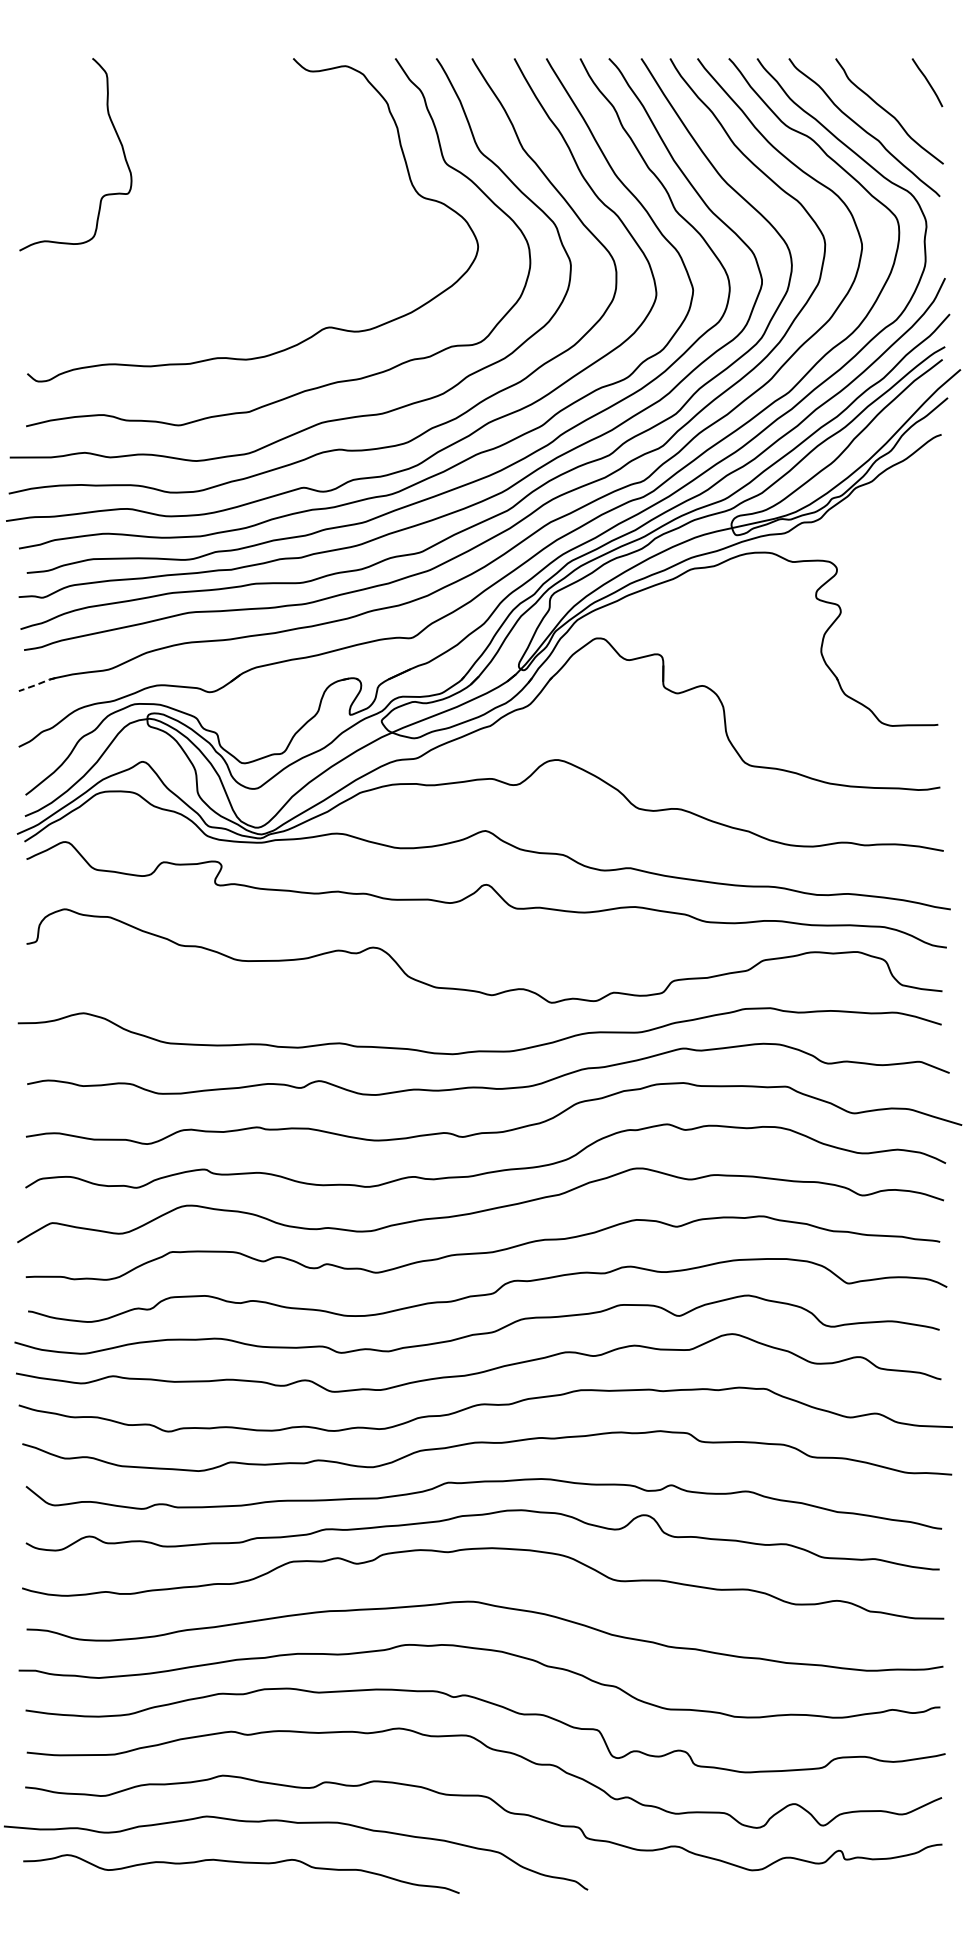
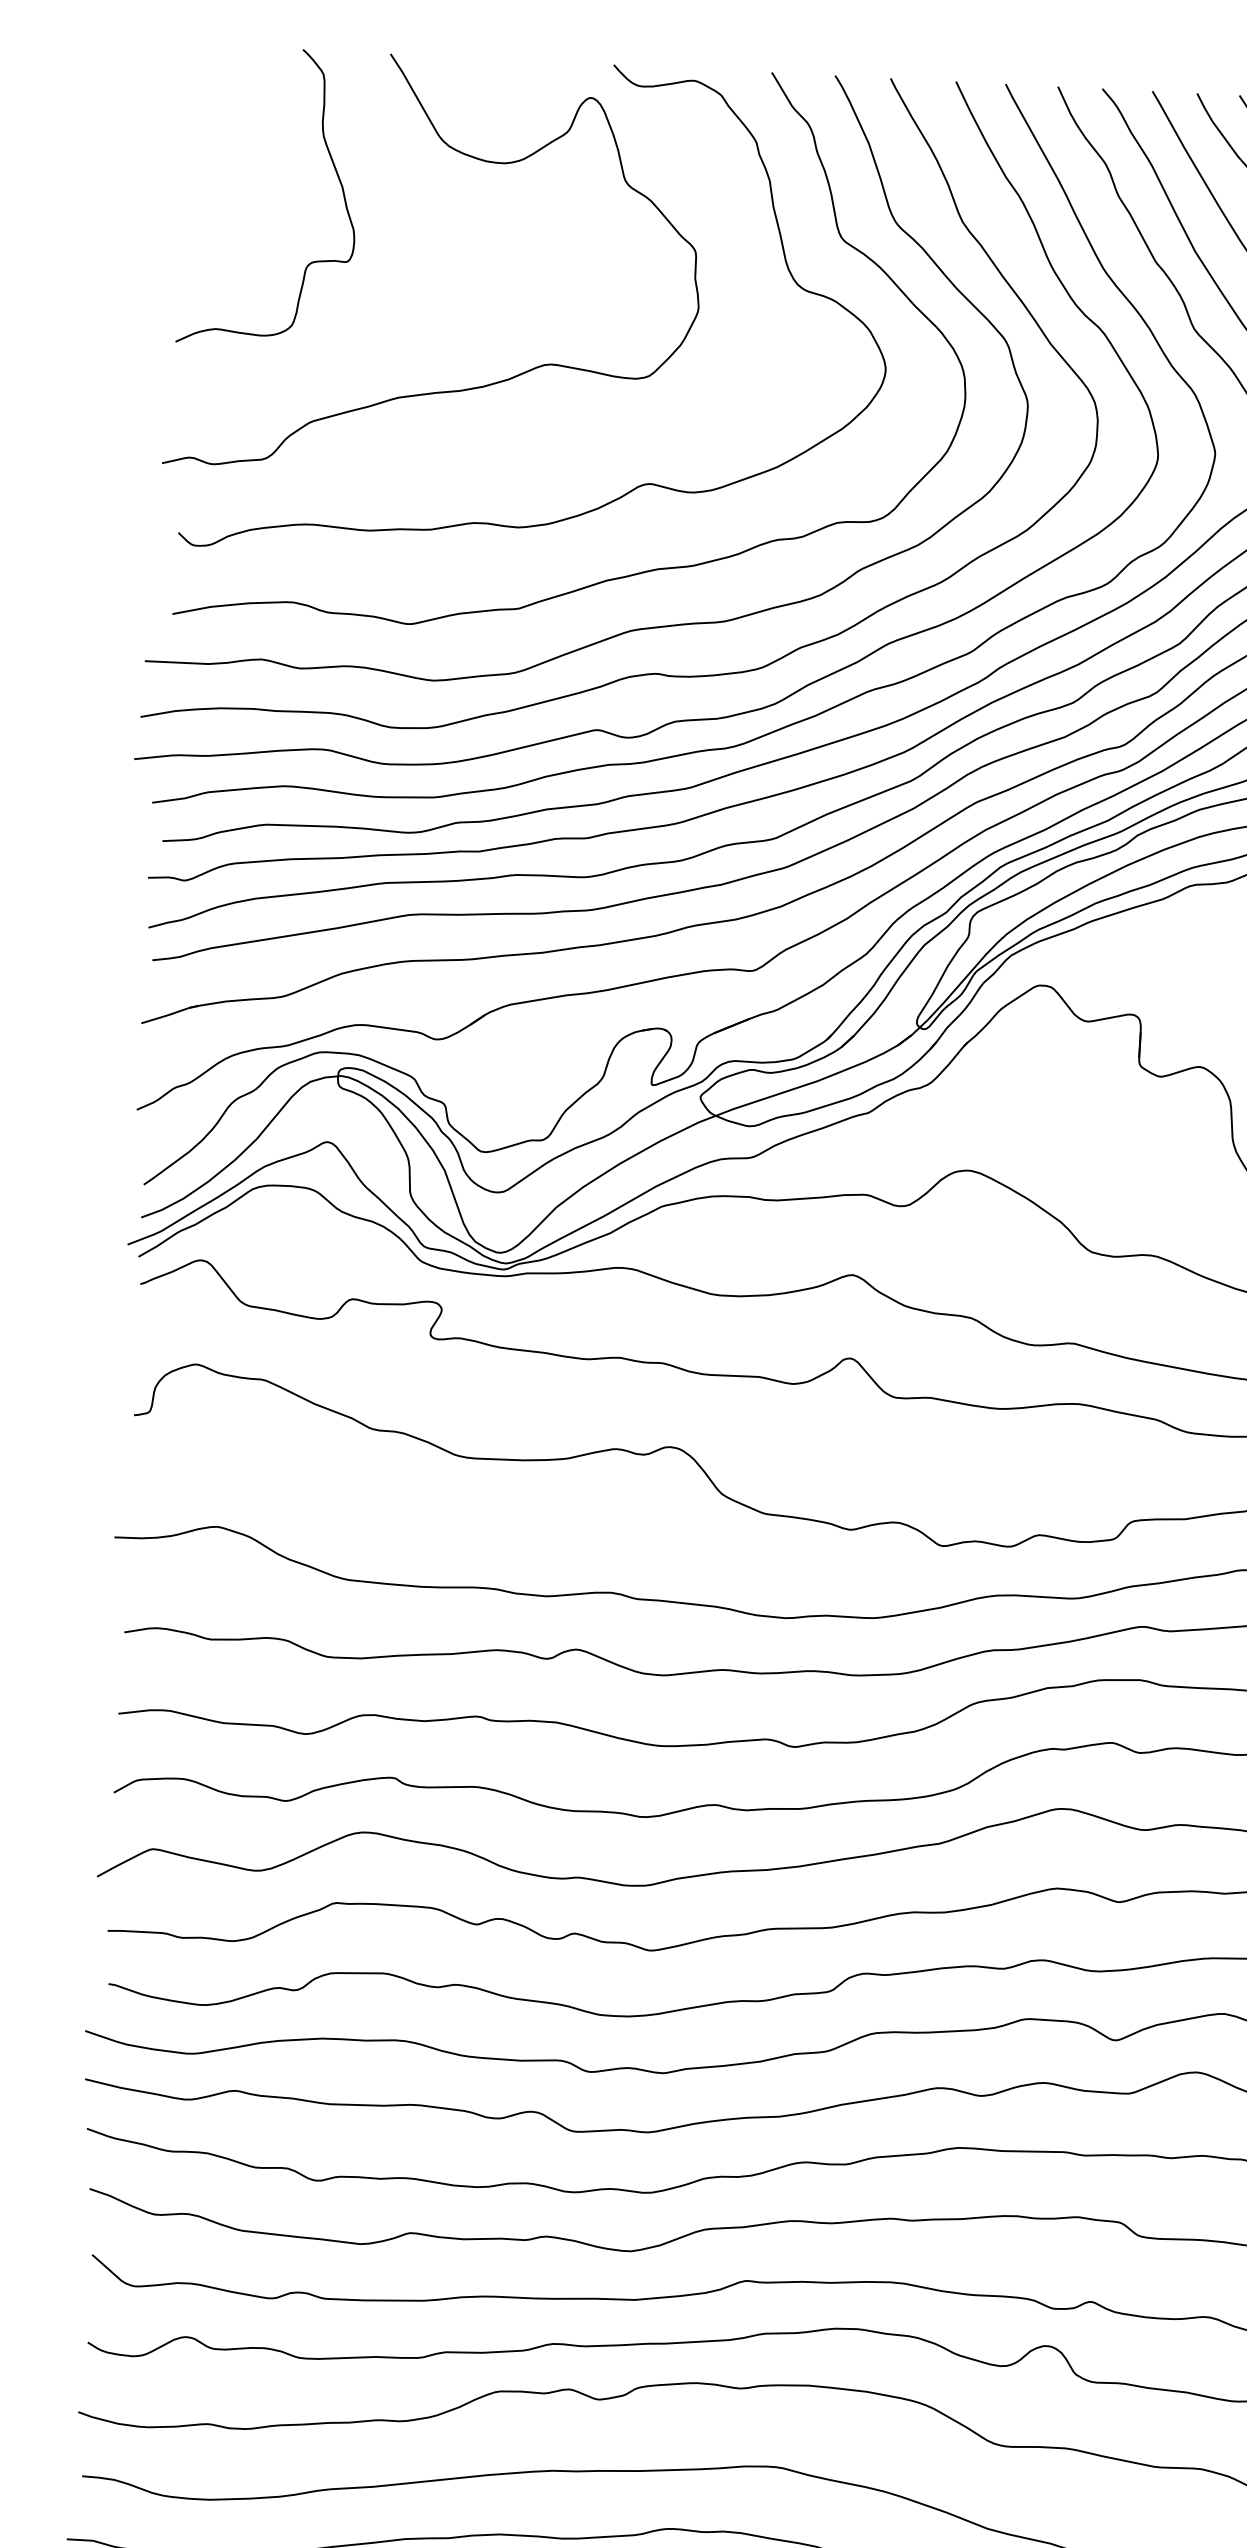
curve: (208, 124) -> (477, 160), added
line: (37, 684) -> (170, 1014), dashed -> solid

